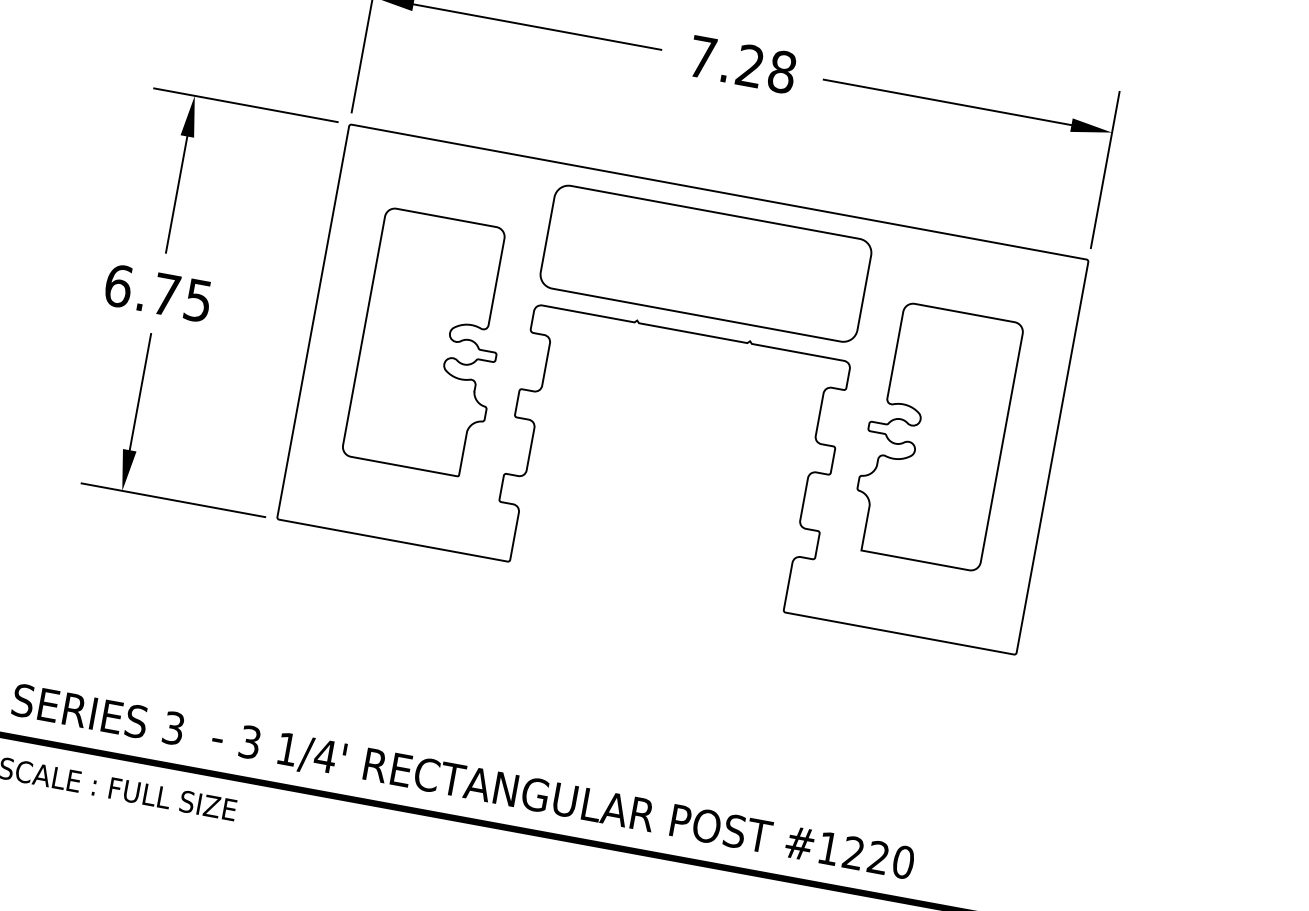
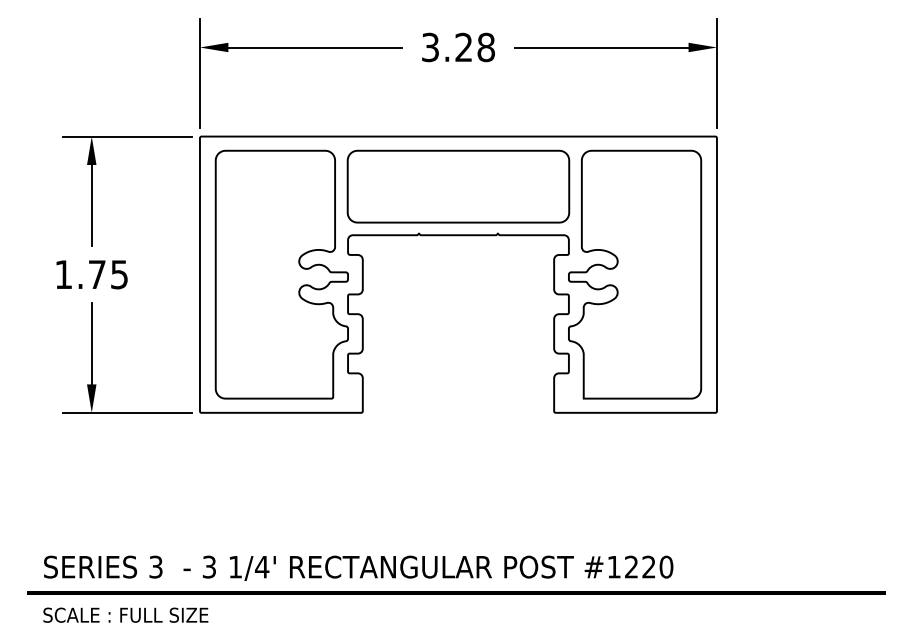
text: (702, 57) -> (430, 47), 7.28 -> 3.28
text: (118, 285) -> (63, 274), 6.75 -> 1.75
part: (429, 342) -> (281, 274), size x1.43
part: (936, 435) -> (635, 274), size x1.43

